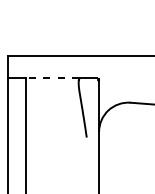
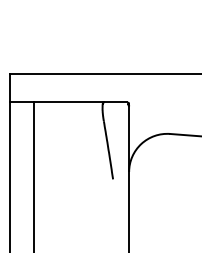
line: (52, 78) -> (68, 102), dashed -> solid

